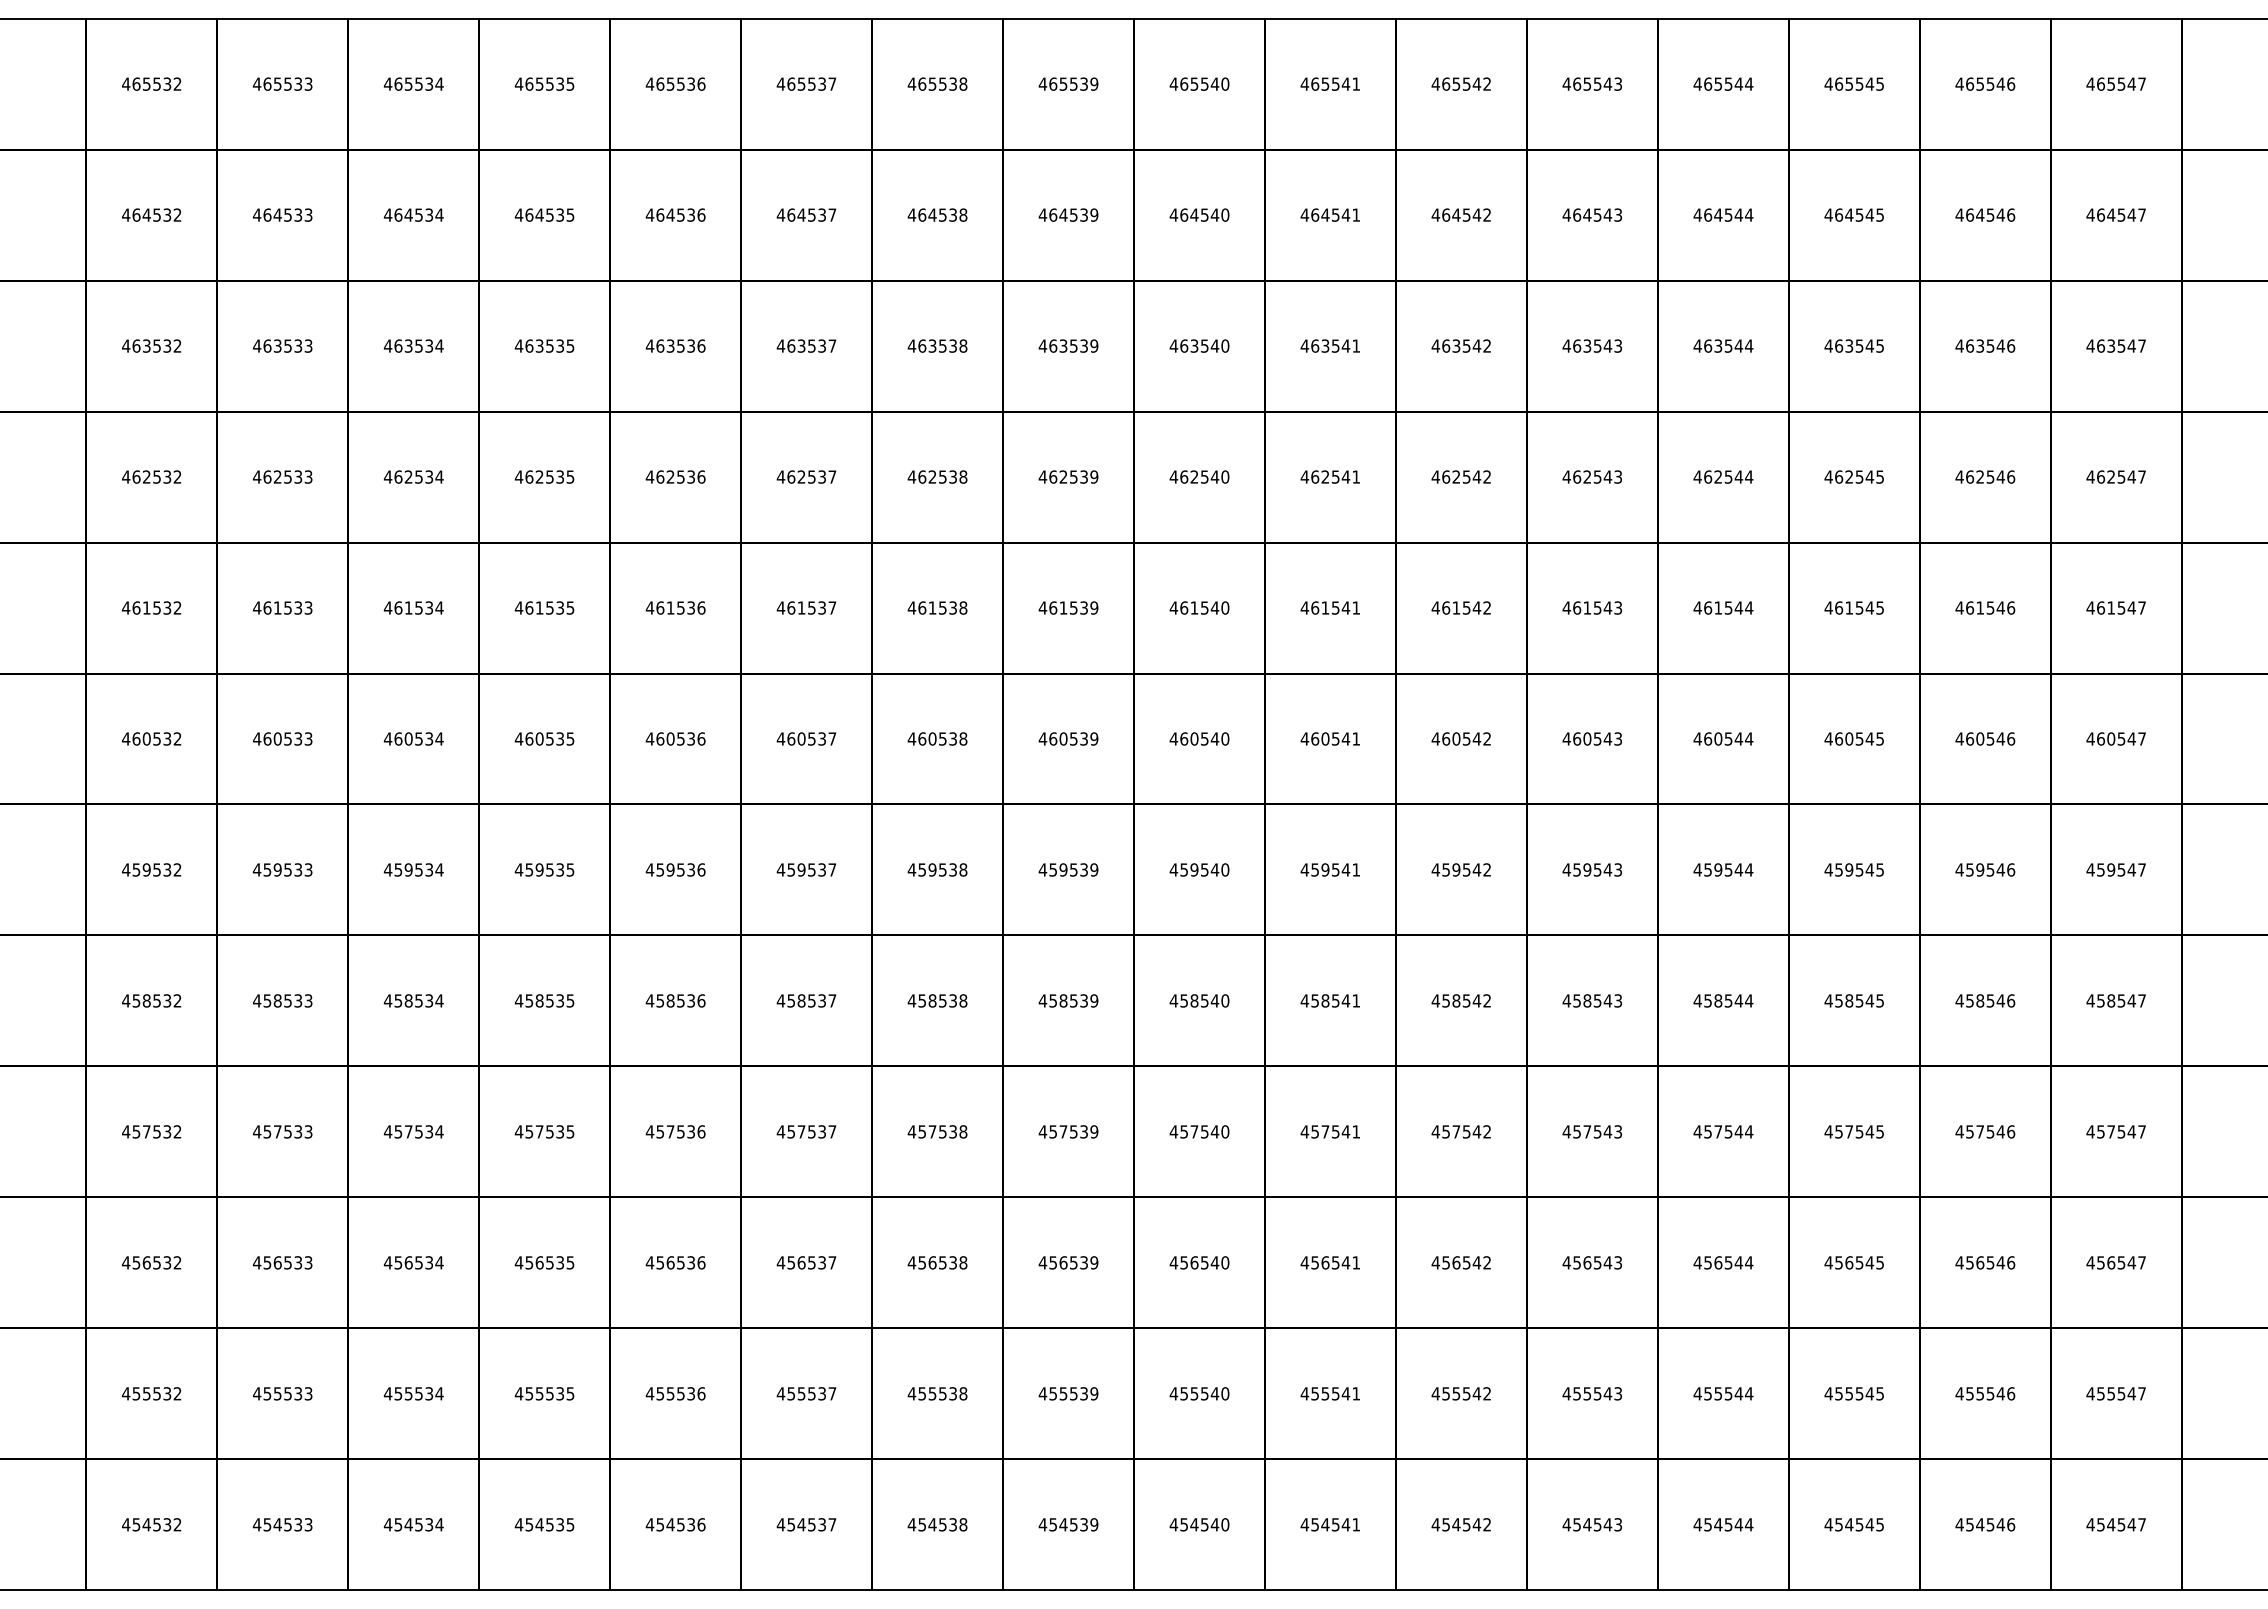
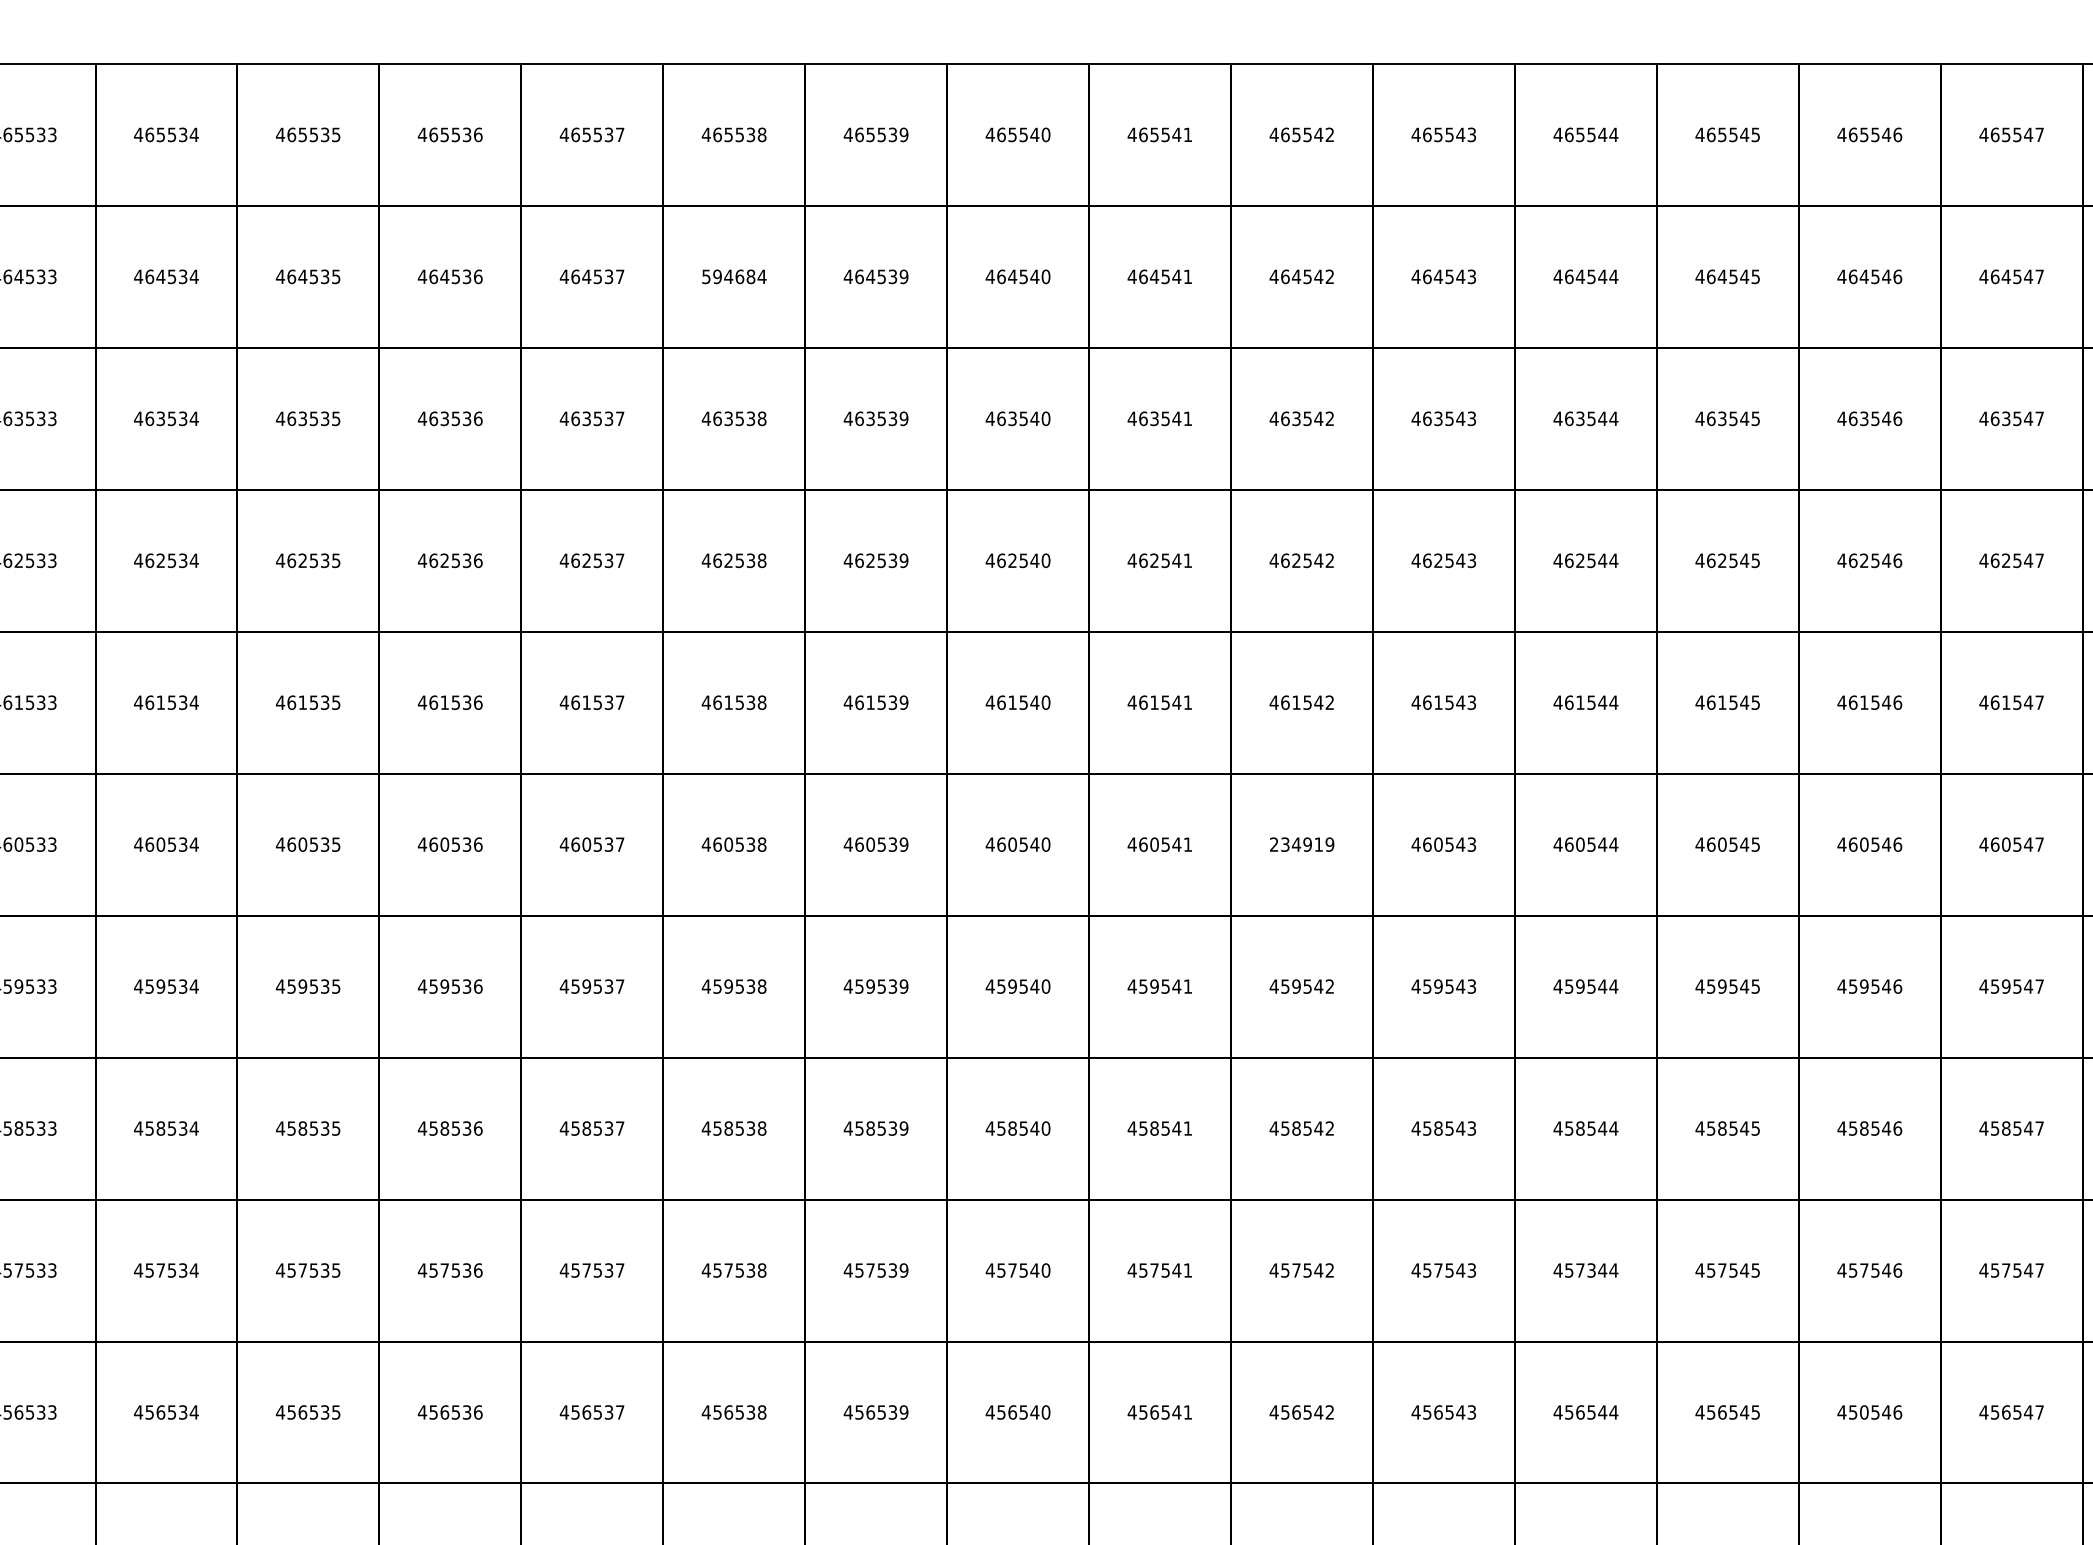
text: (937, 214) -> (734, 276), 464538 -> 594684
text: (1461, 738) -> (1302, 844), 460542 -> 234919
text: (1728, 1131) -> (1591, 1270), 457544 -> 457344
text: (1980, 1262) -> (1864, 1412), 456546 -> 450546

